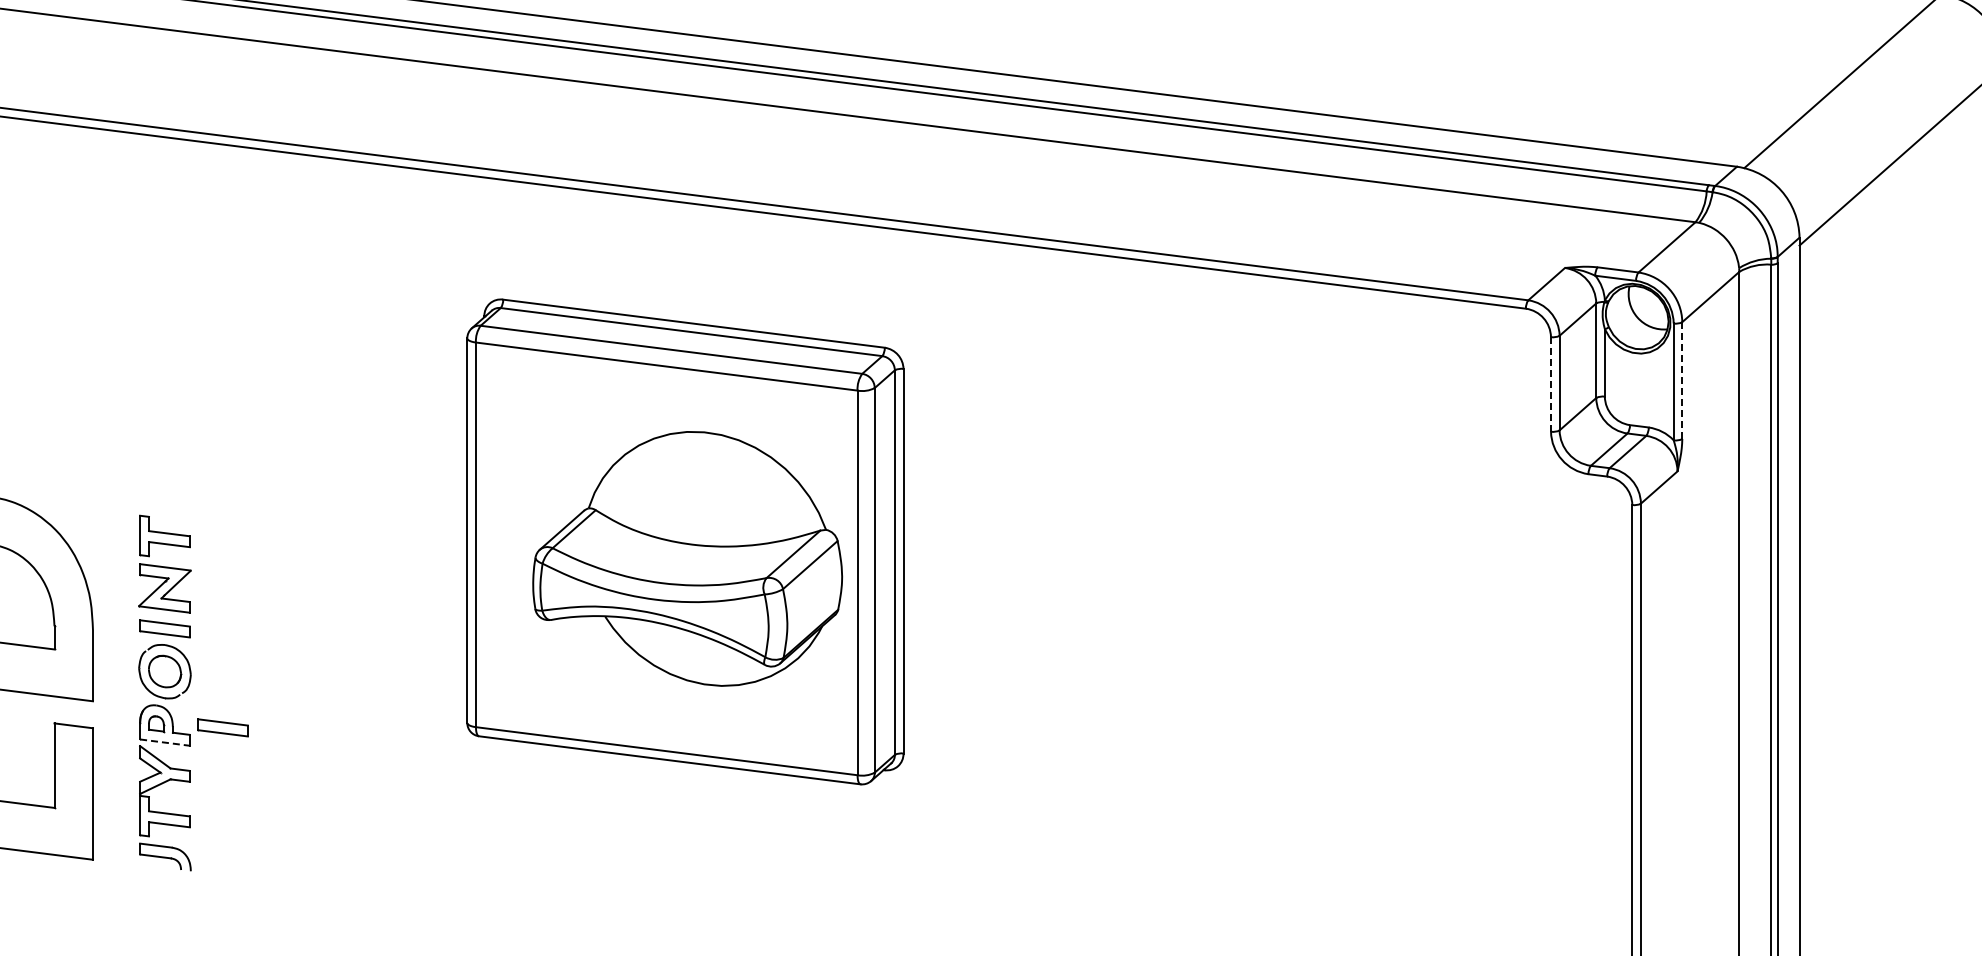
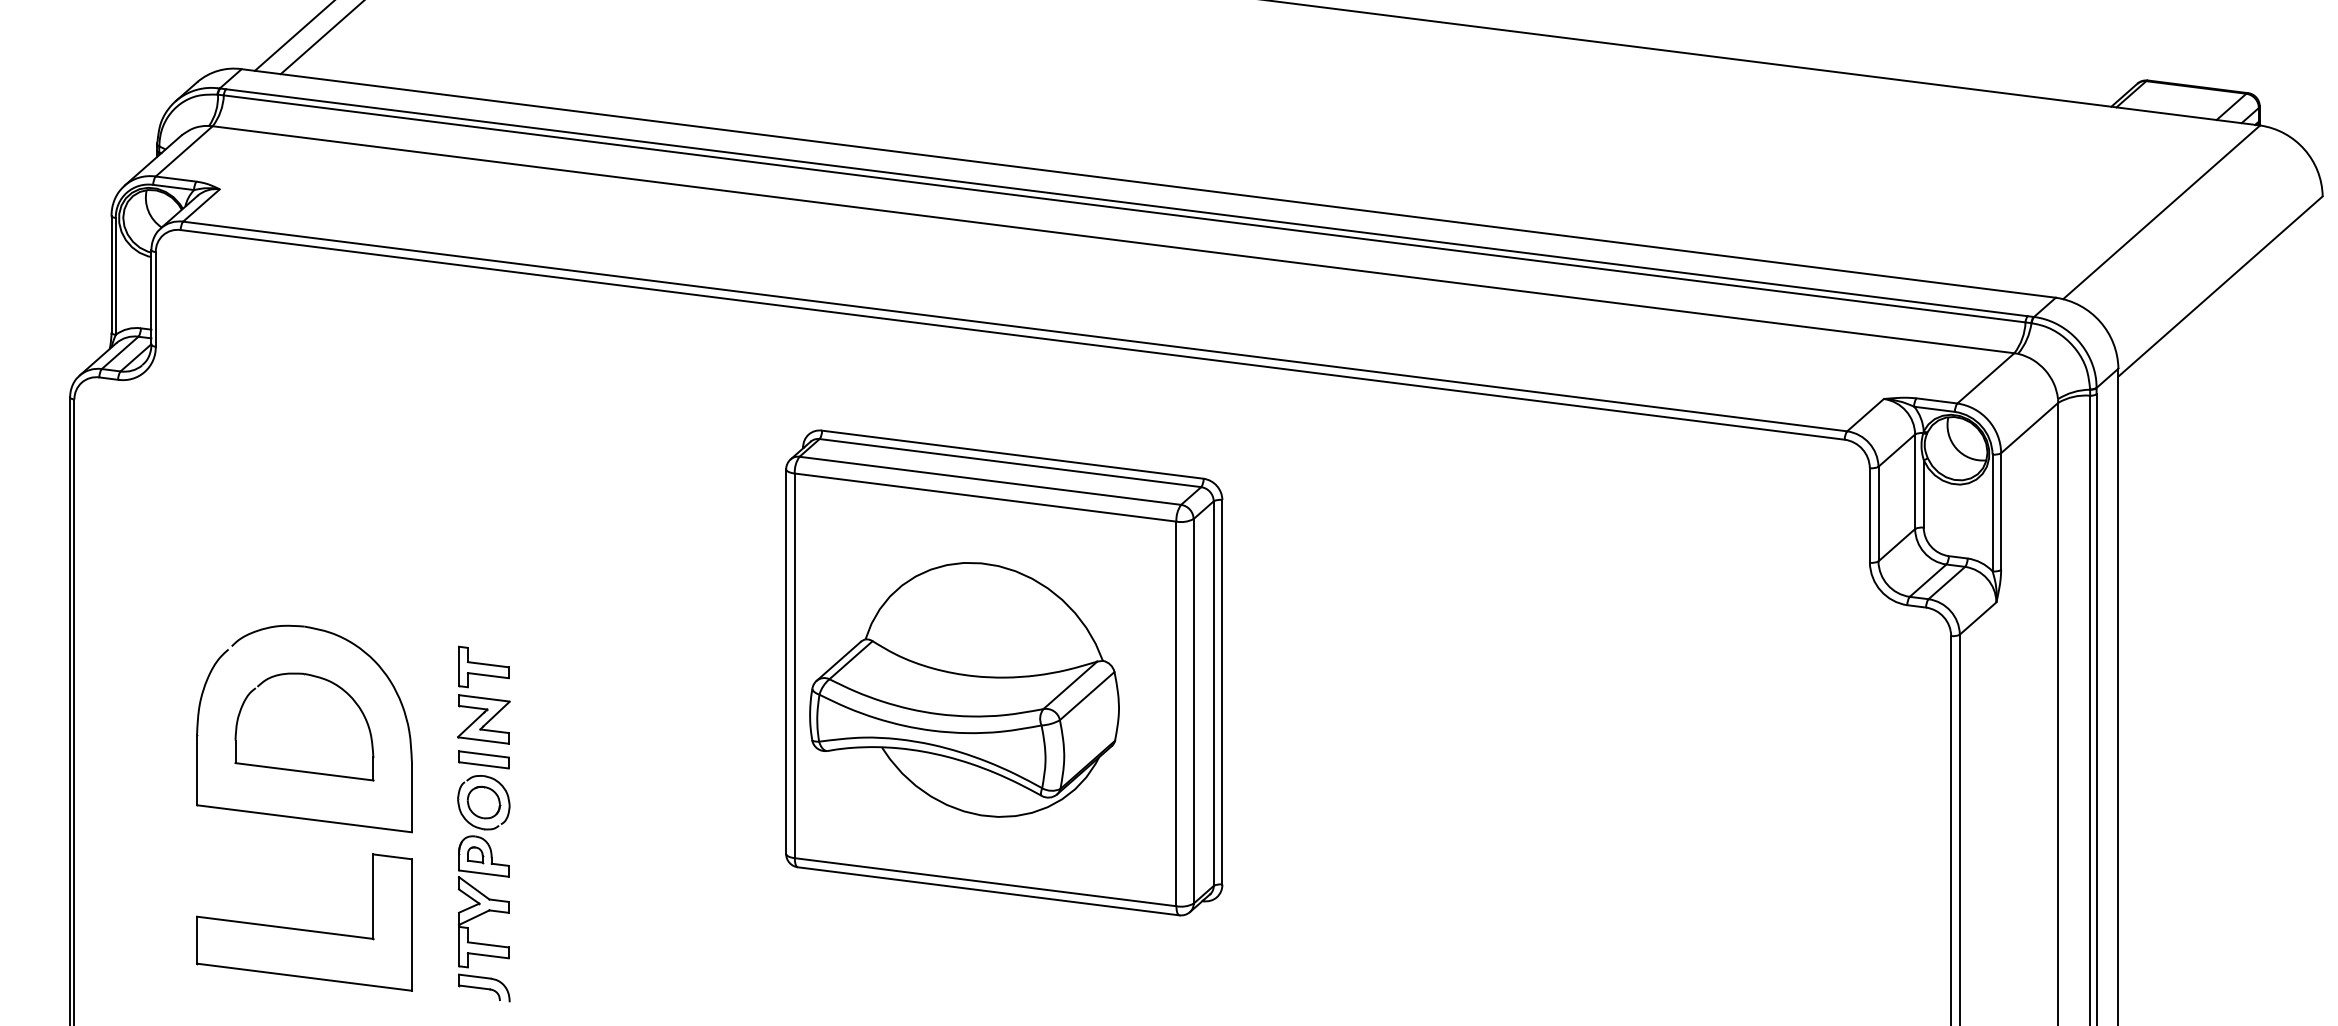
line: (1682, 381) -> (2001, 512), dashed -> solid
line: (1550, 383) -> (1869, 514), dashed -> solid
part: (687, 558) -> (964, 689), moved
part: (222, 727) -> (541, 858), removed
line: (165, 742) -> (484, 873), dashed -> solid

